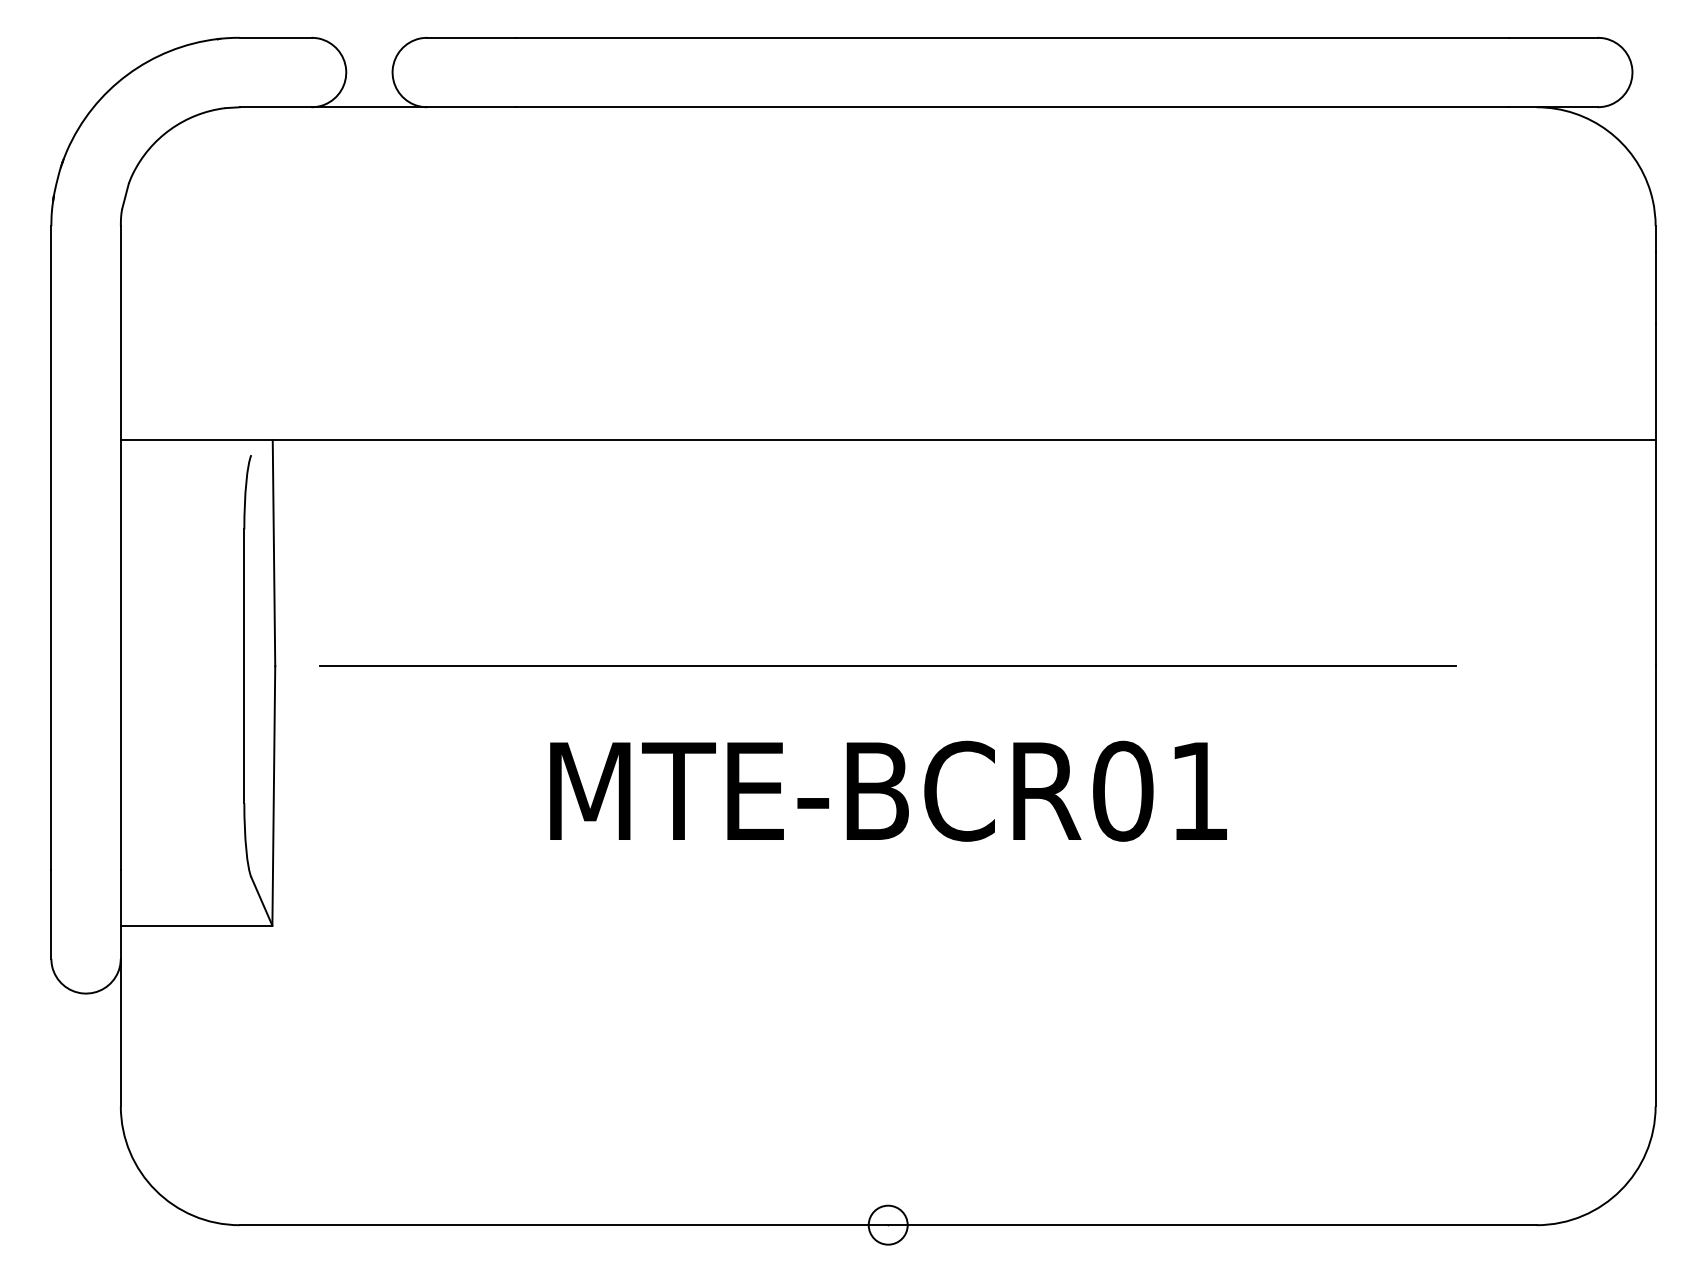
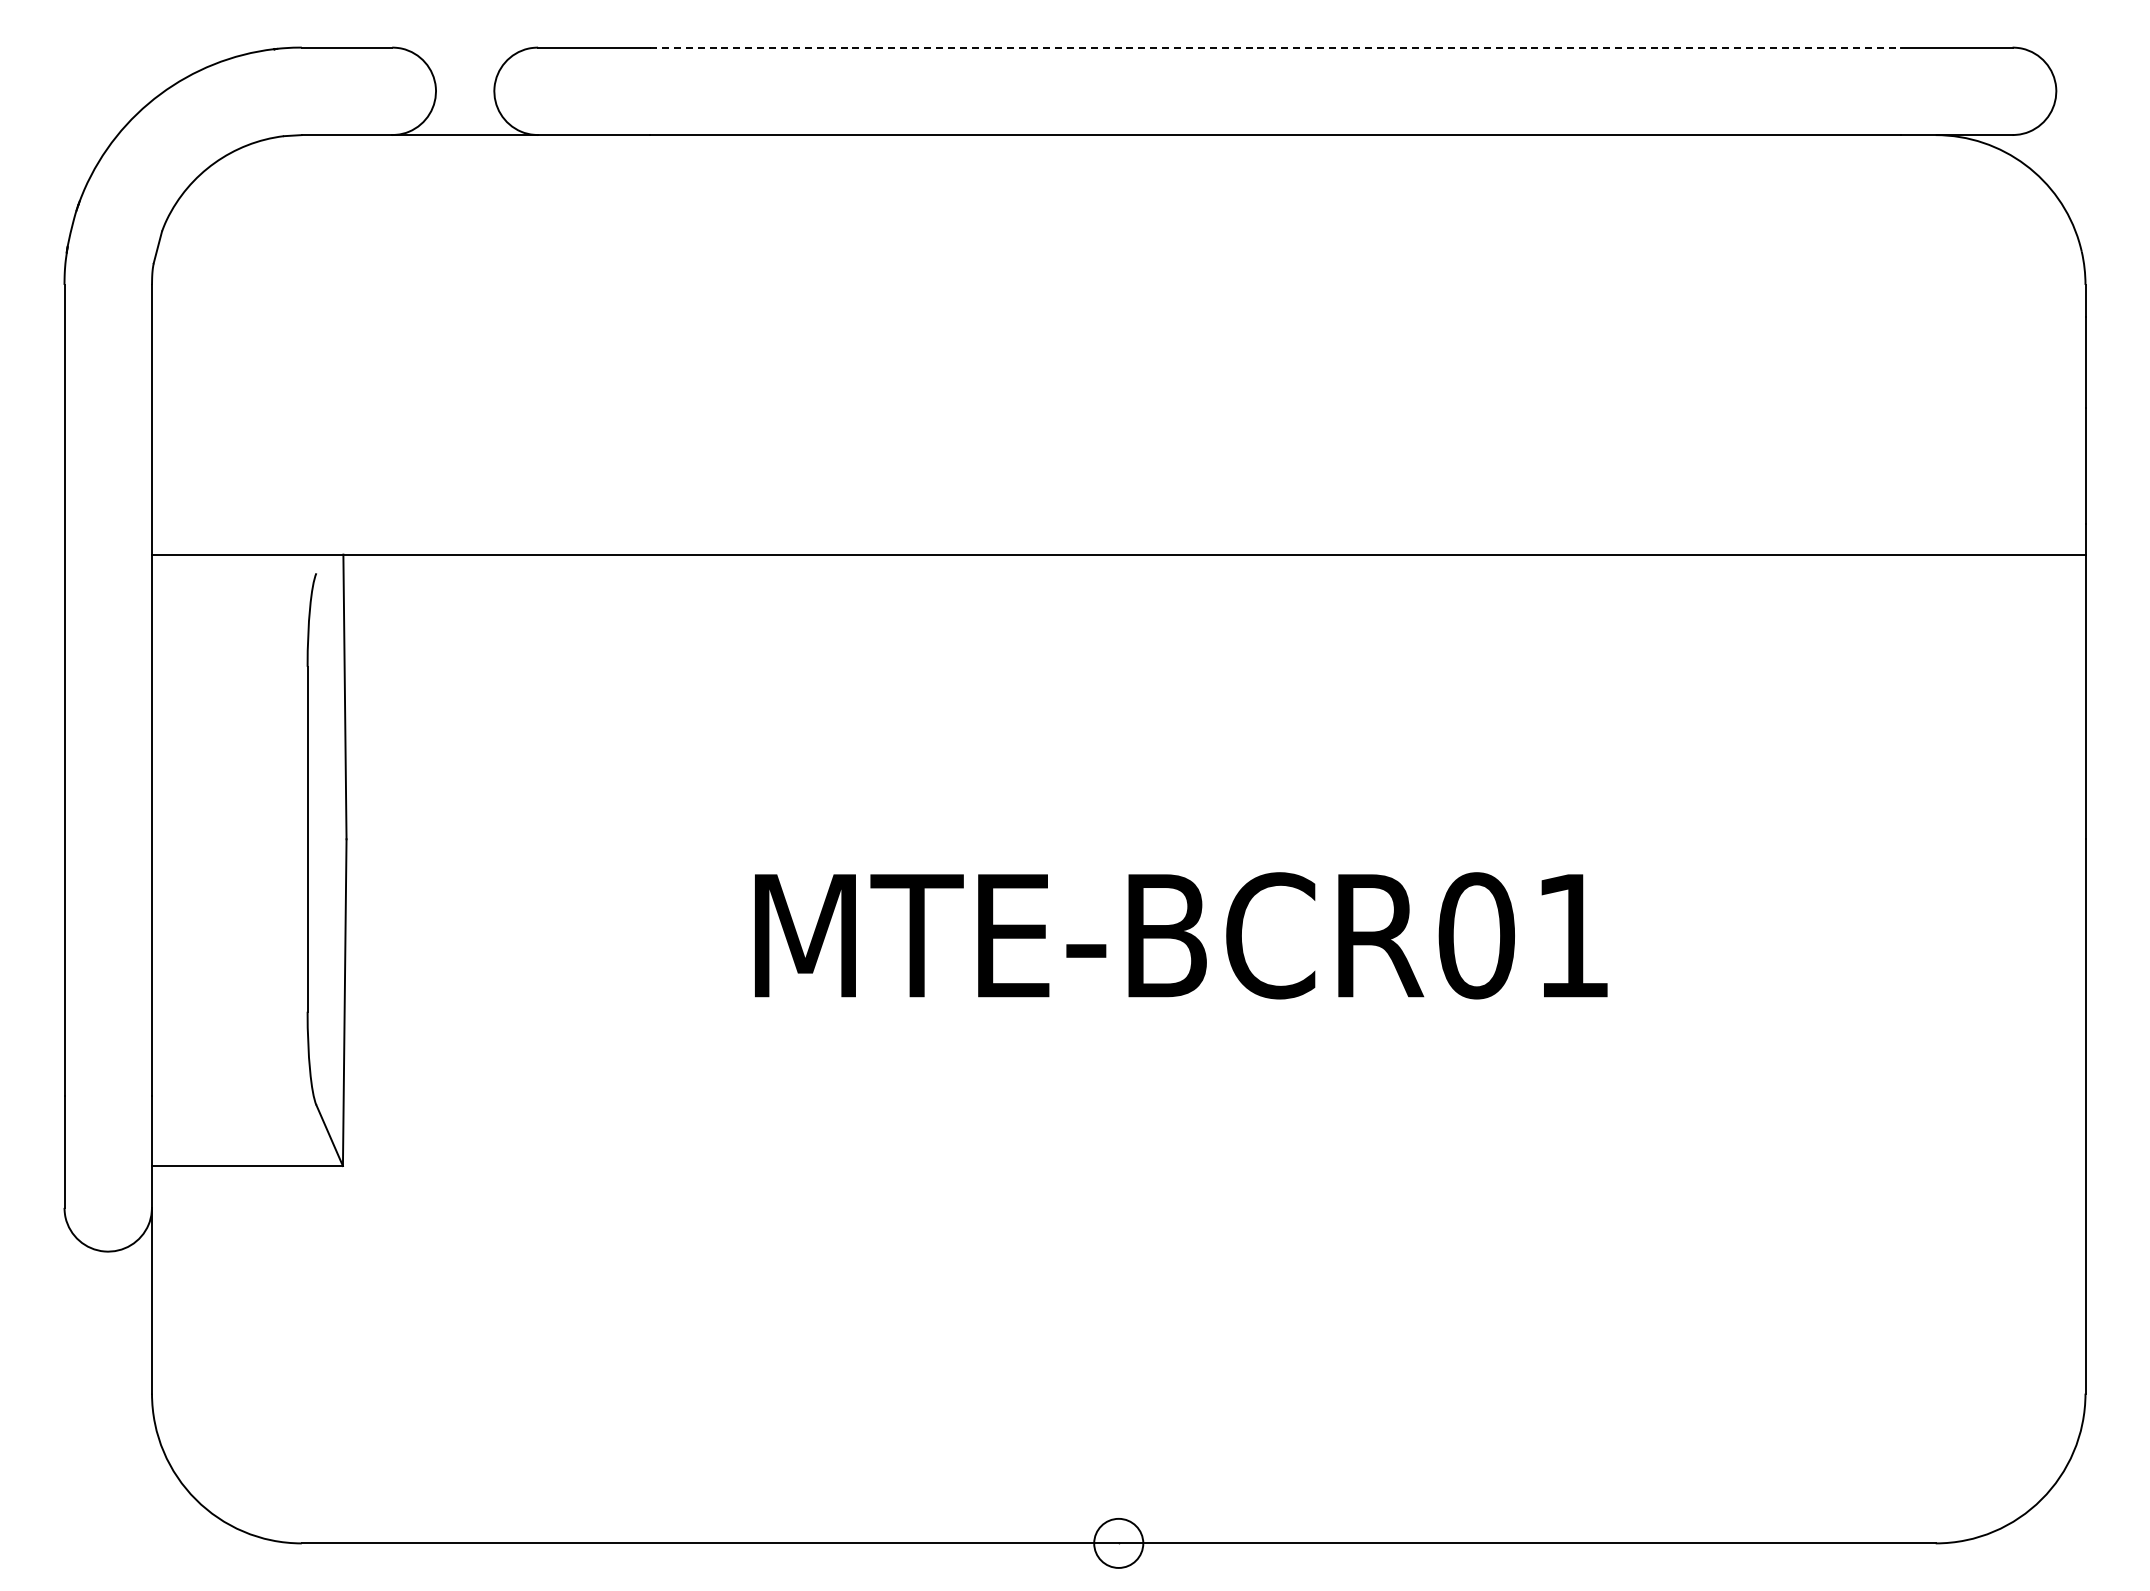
line: (1012, 37) -> (1275, 47), solid -> dashed
line: (888, 666) -> (1118, 839), removed
text: (888, 791) -> (1181, 935), moved

